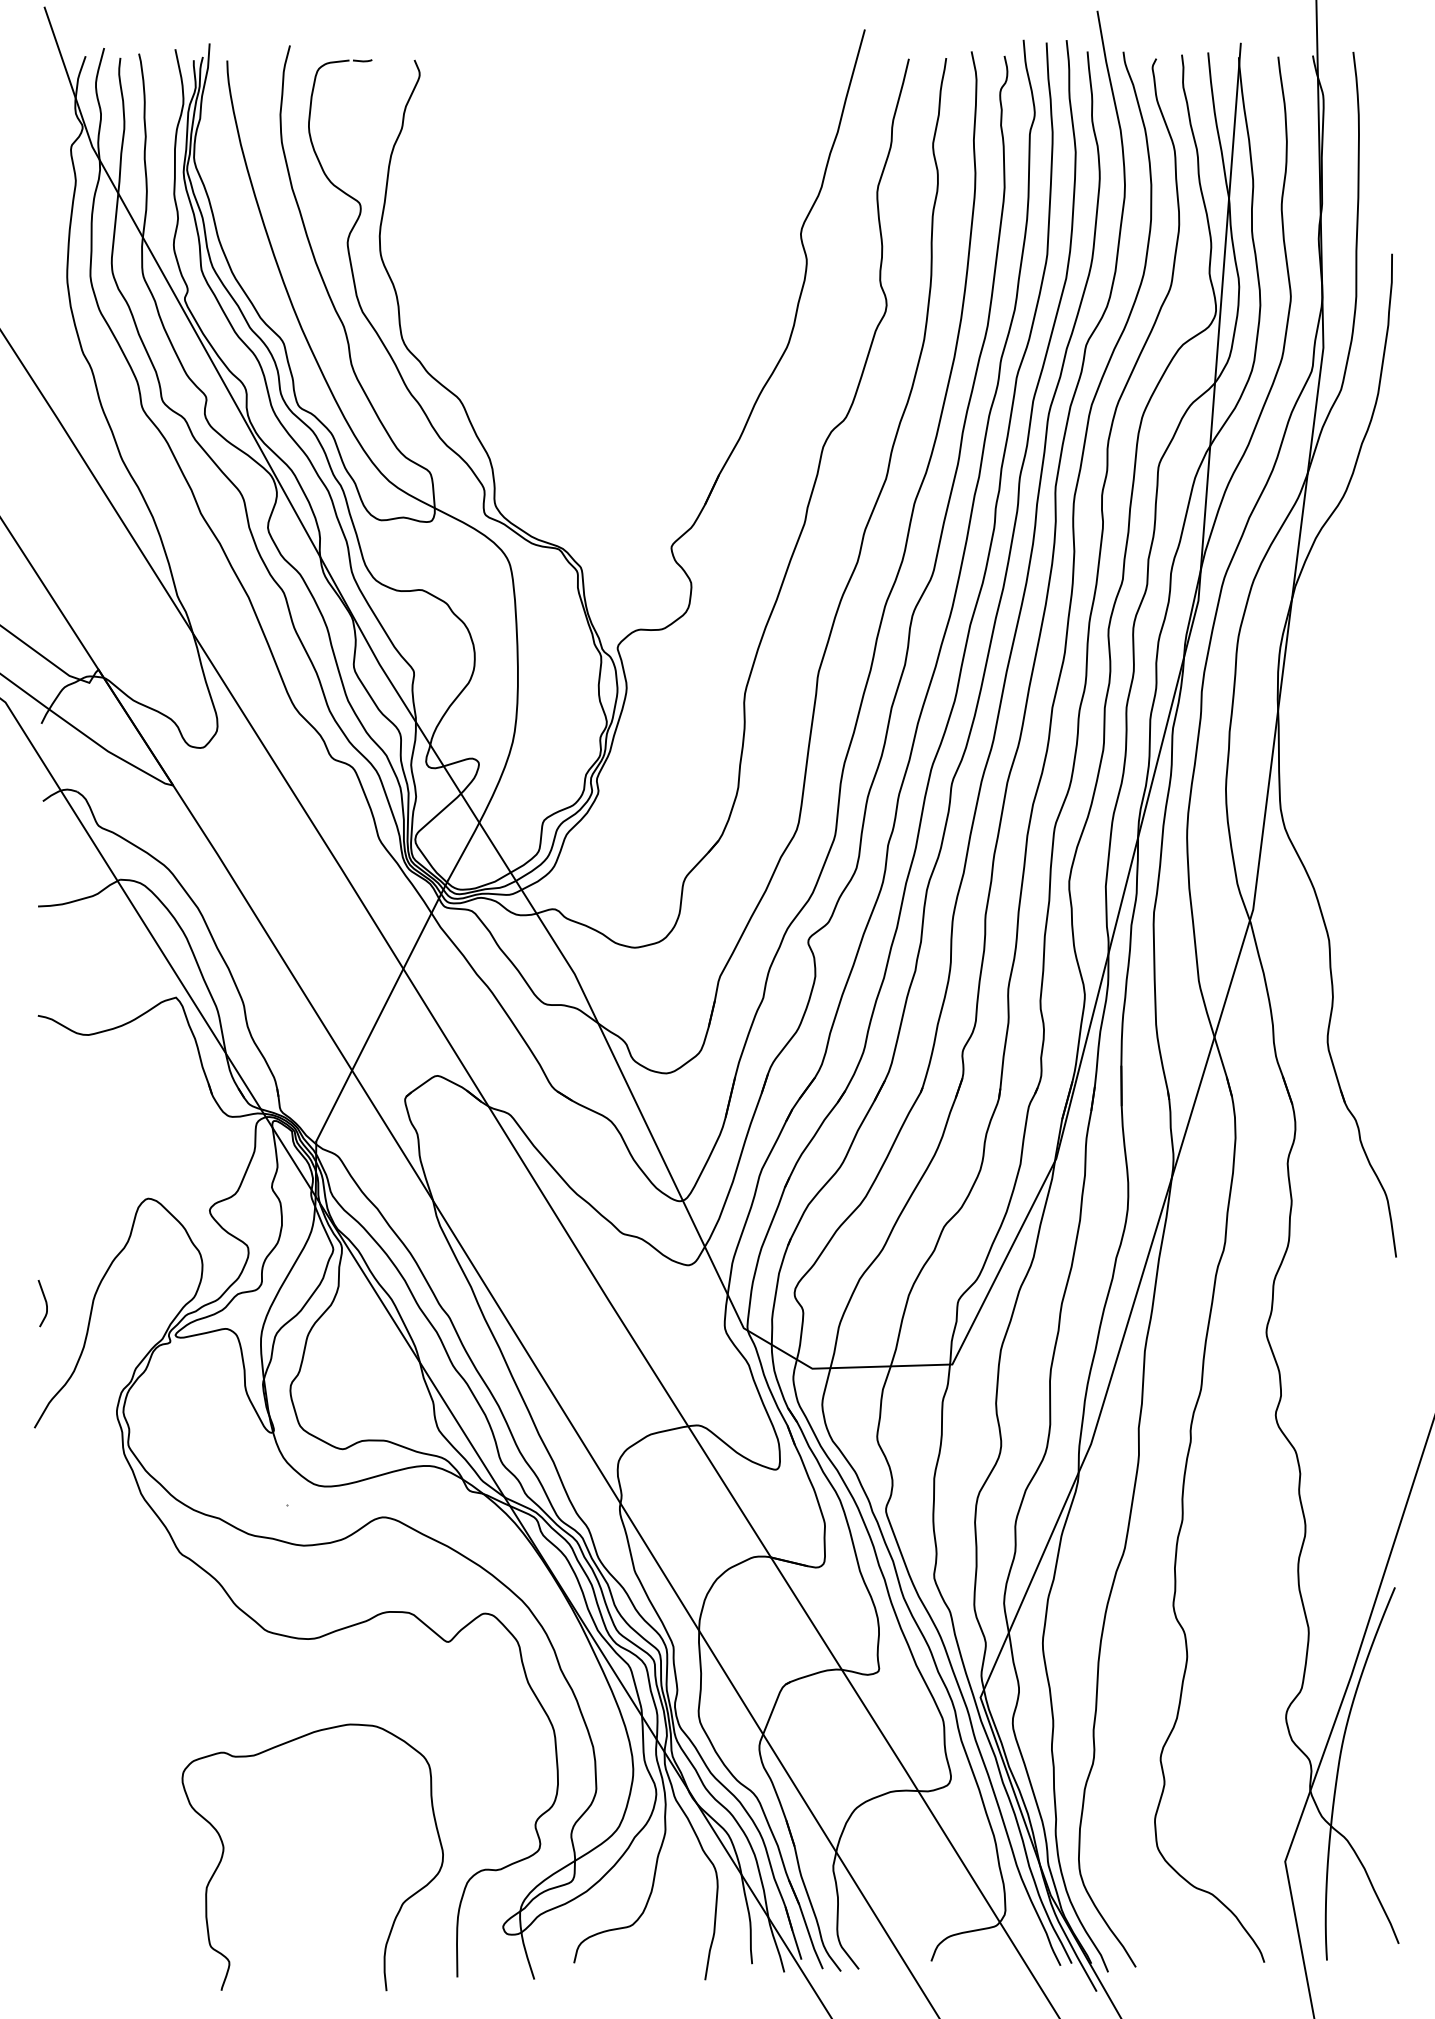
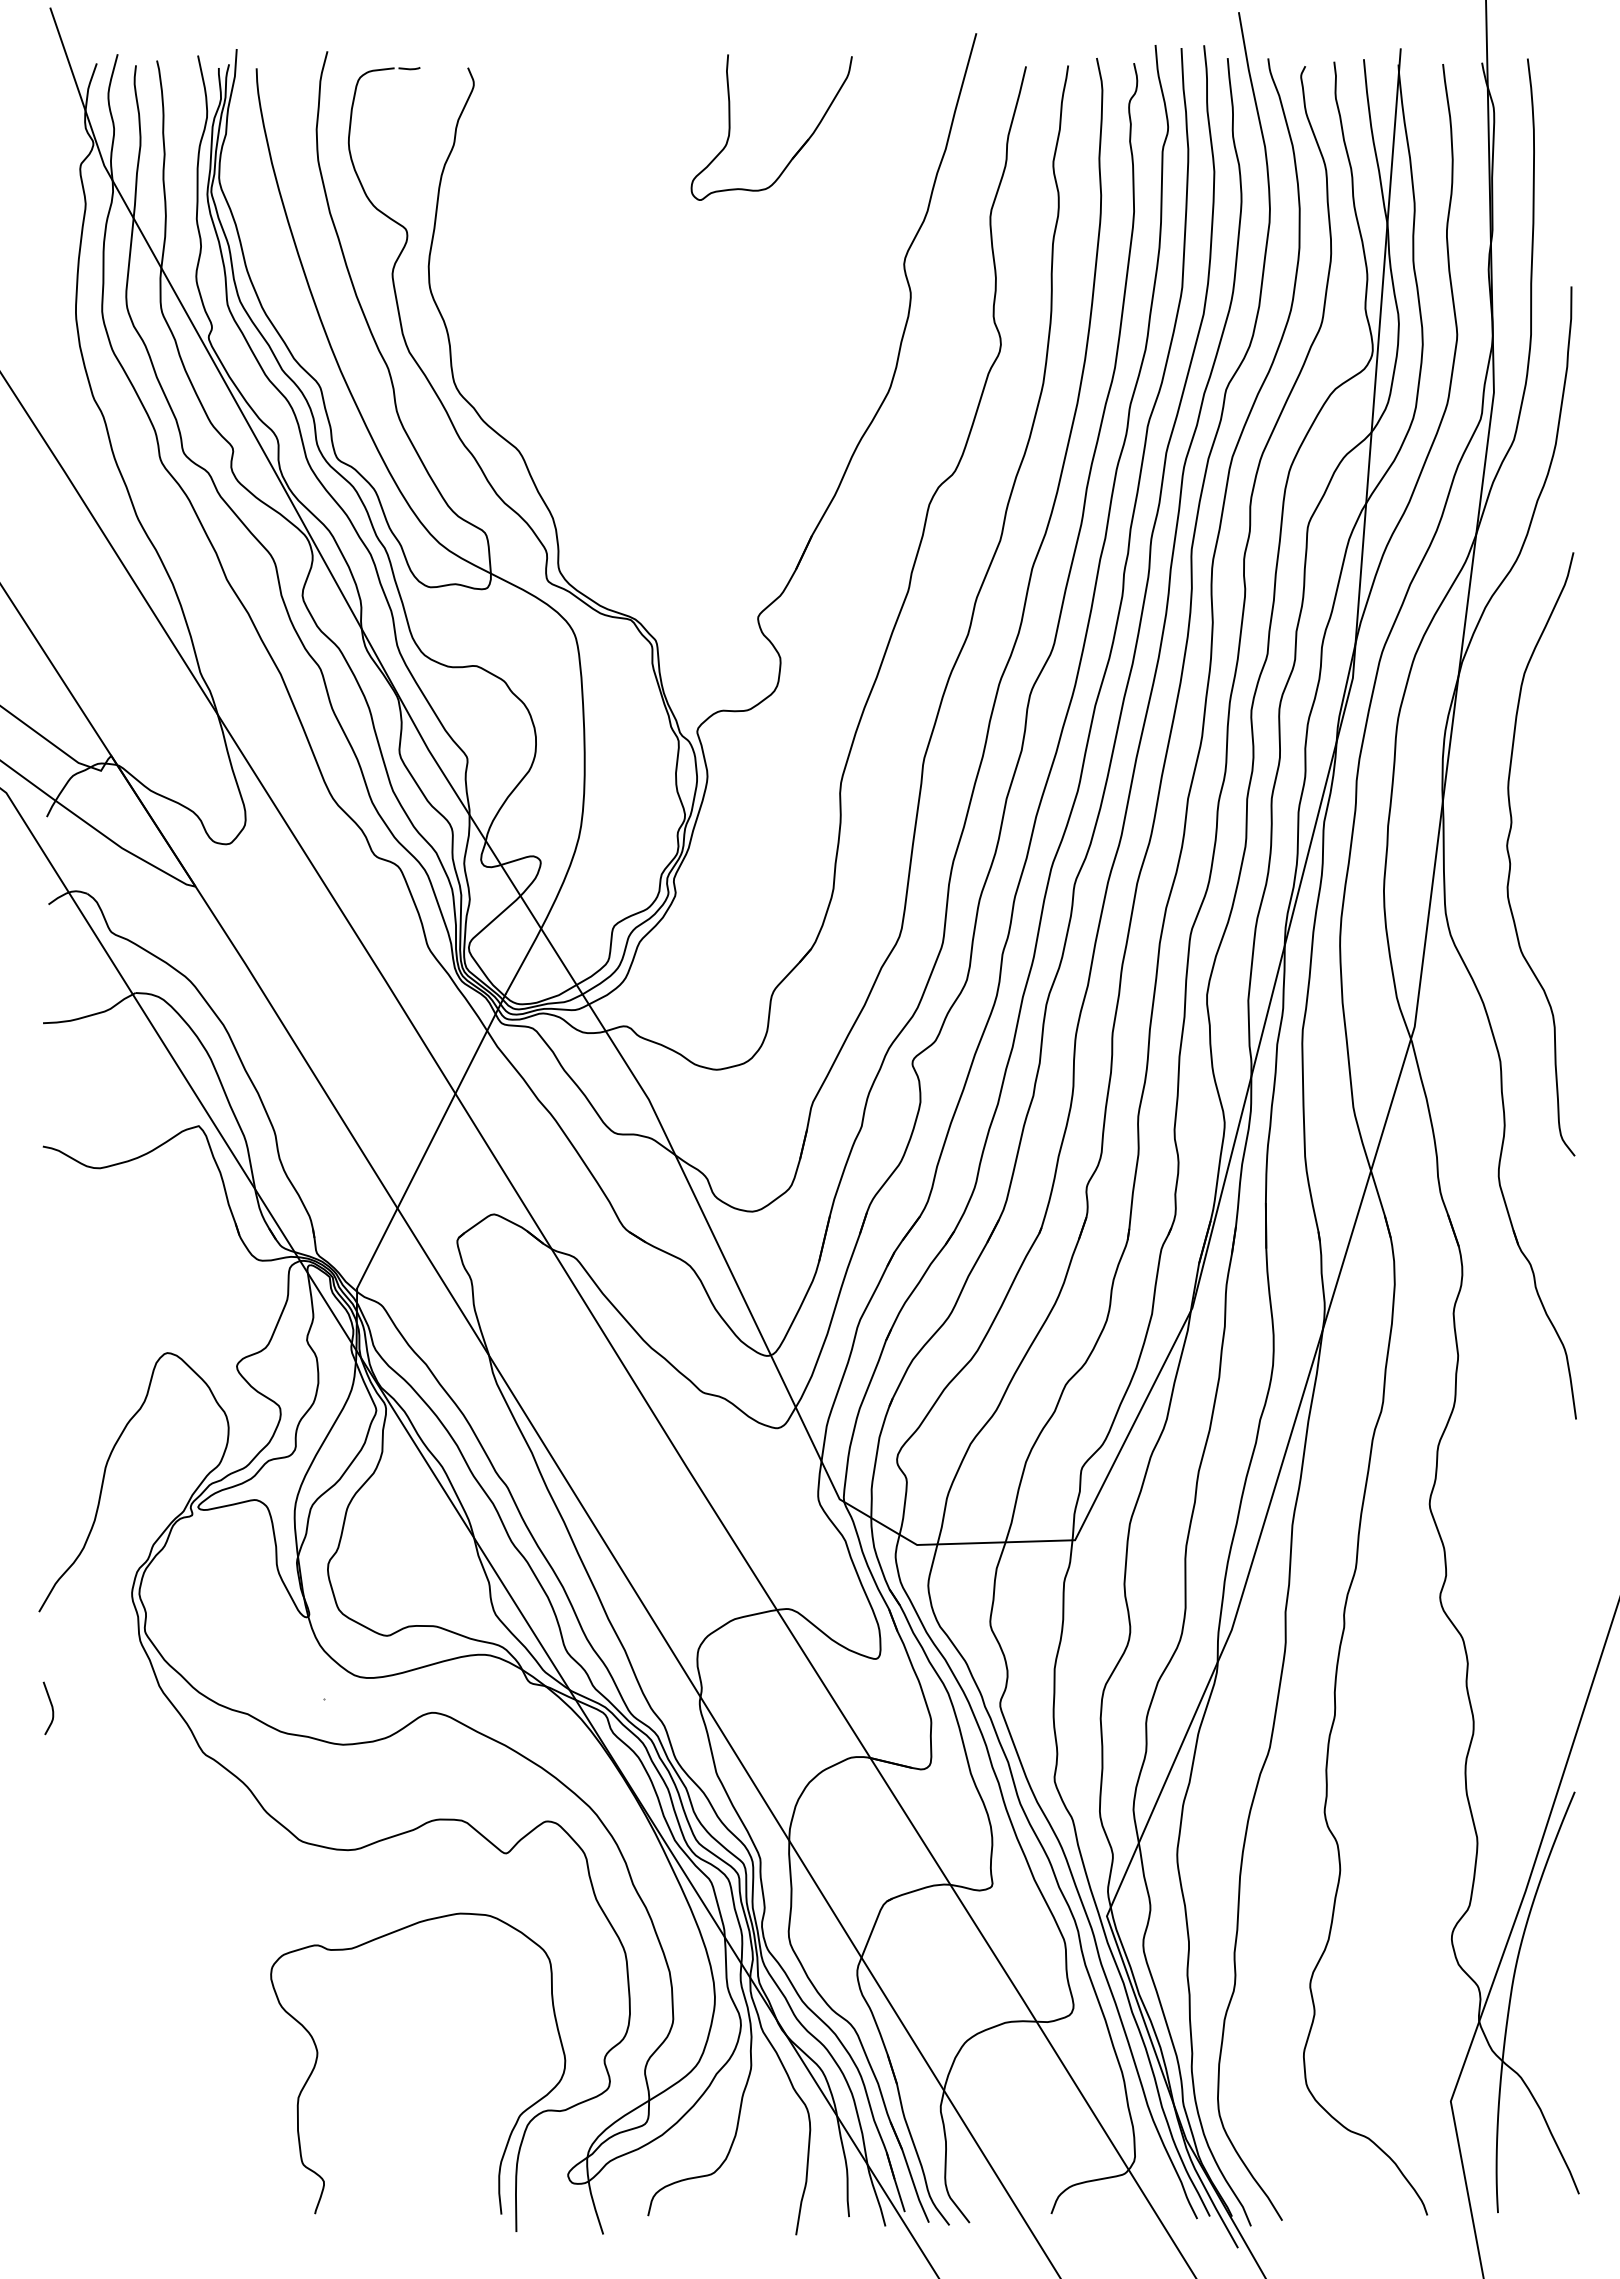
part: (707, 132) -> (798, 149), added
curve: (1338, 759) -> (1510, 857), added
curve: (45, 1303) -> (51, 1708), moved
curve: (224, 1851) -> (318, 2056), moved

